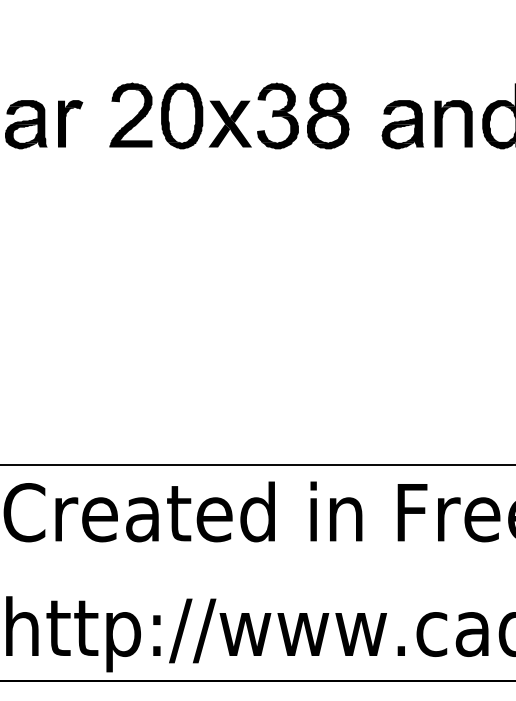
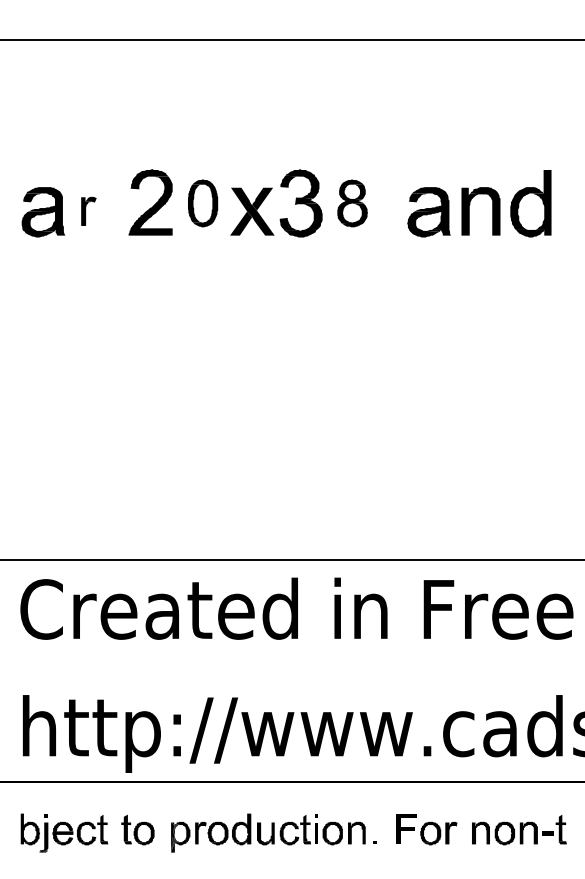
part: (181, 116) -> (202, 203), size x0.7
part: (328, 116) -> (352, 203), size x0.7
part: (70, 123) -> (88, 211), size x0.6

